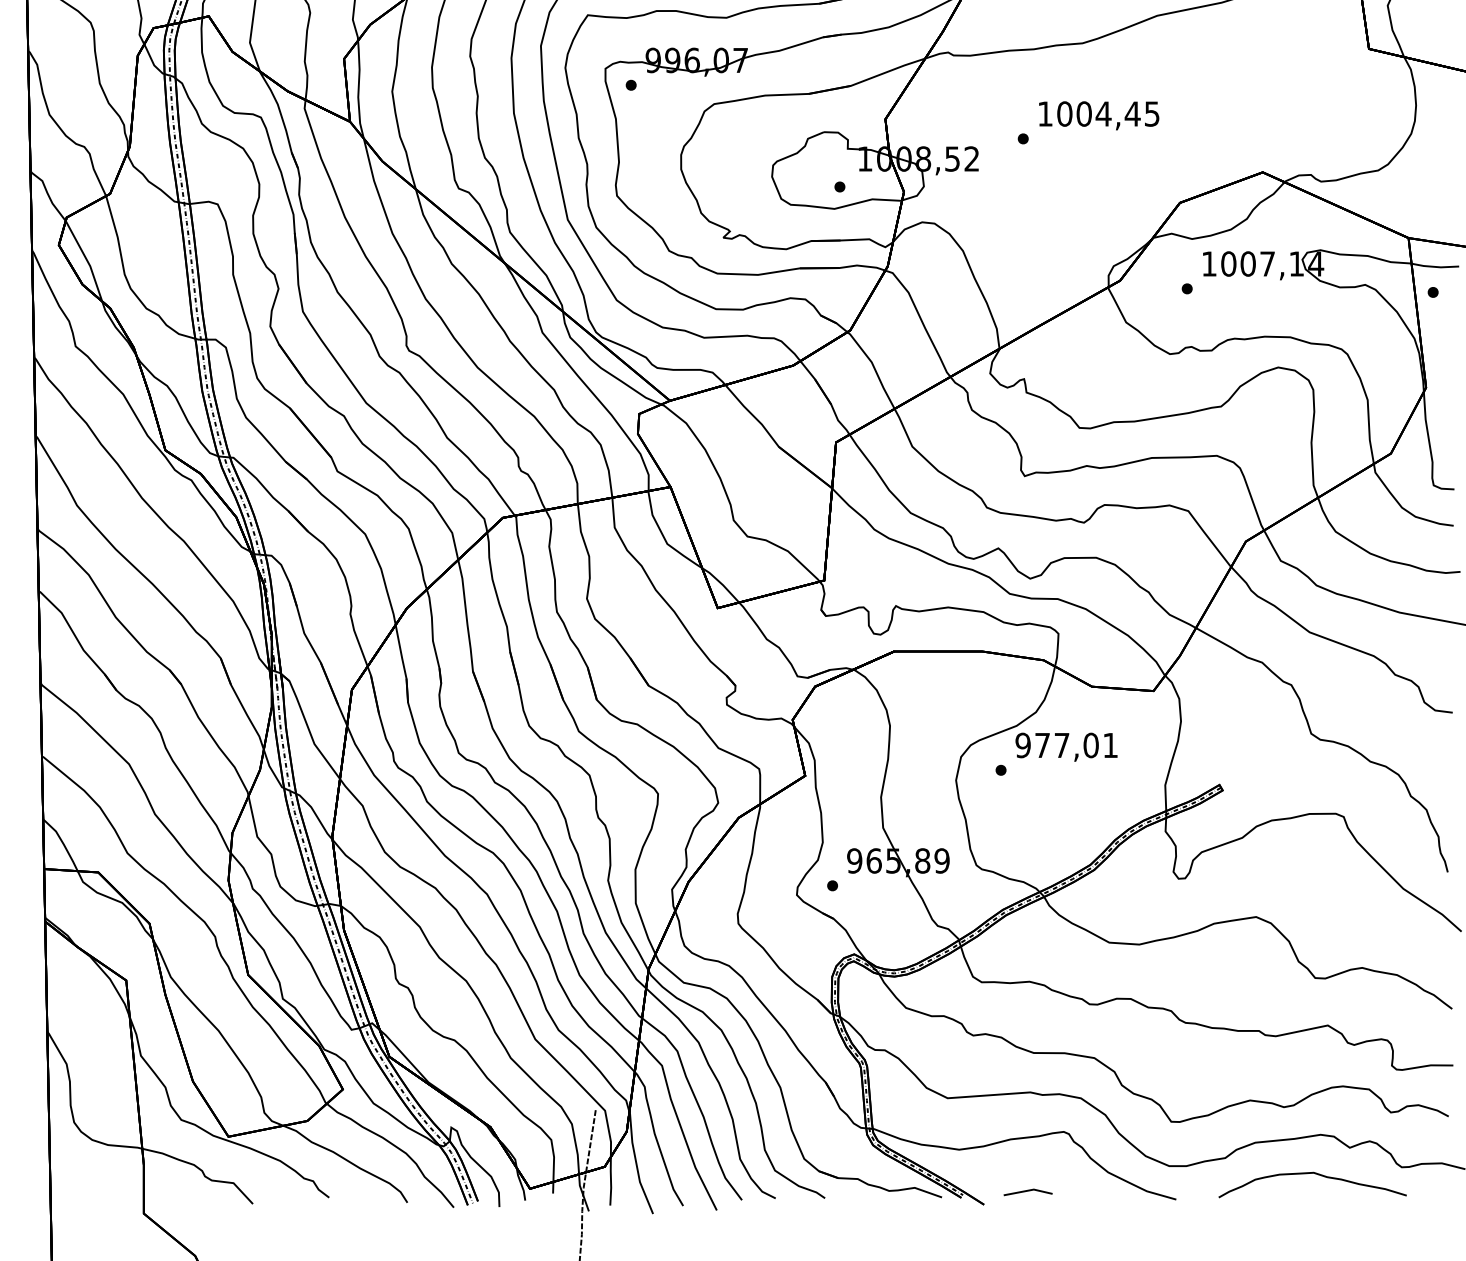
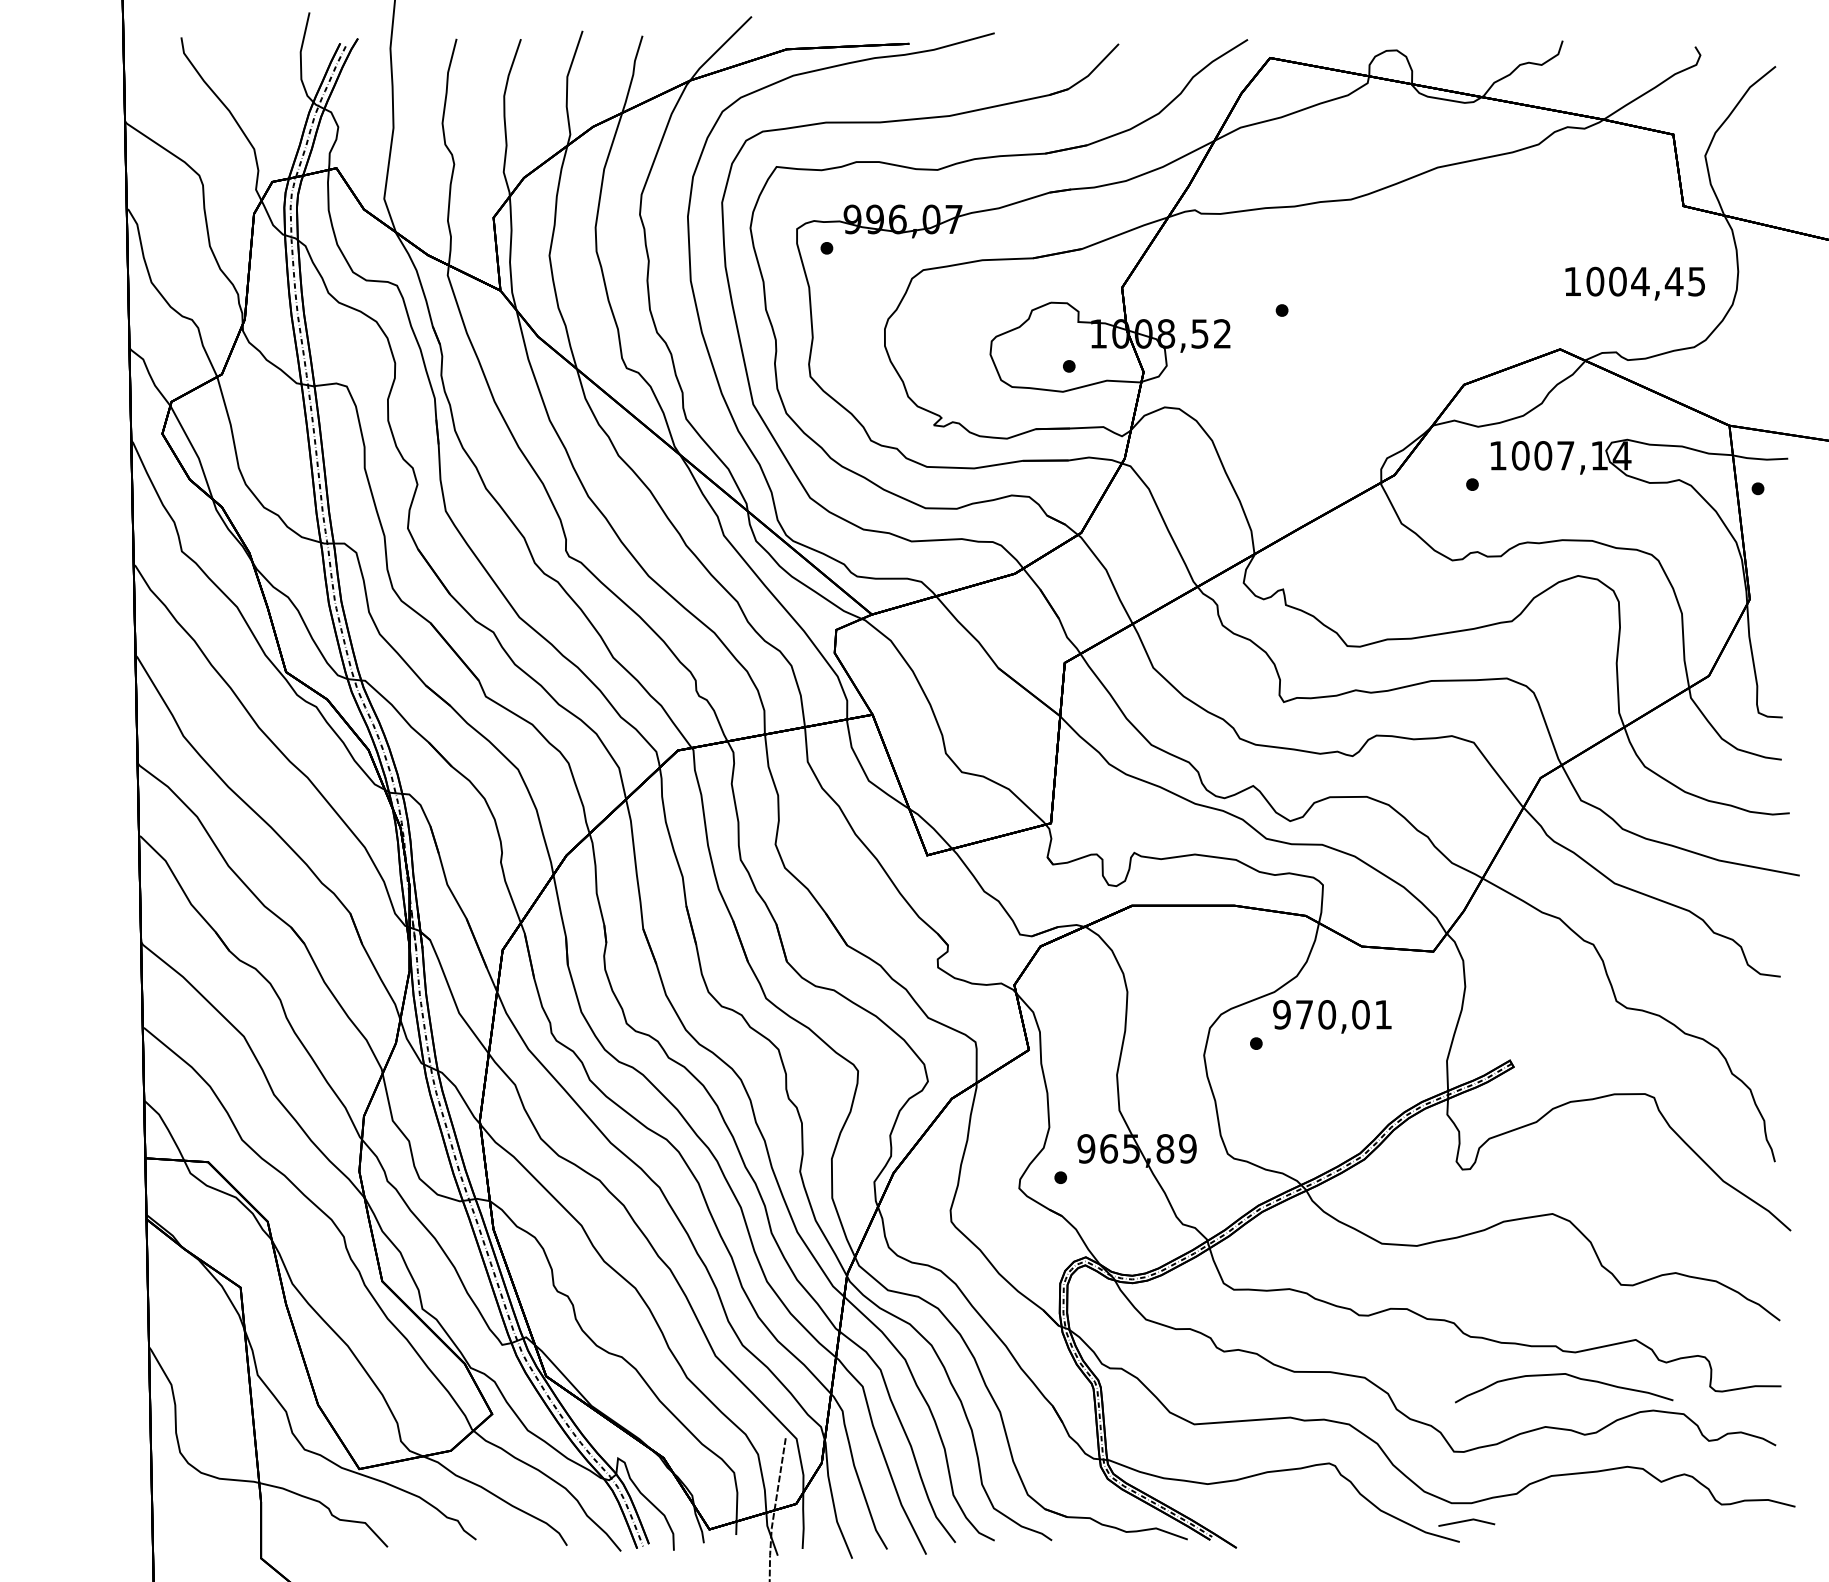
text: (1098, 115) -> (1634, 283), moved
text: (1062, 745) -> (1327, 1014), 977,01 -> 970,01
curve: (1317, 1175) -> (1569, 1376), moved
line: (1027, 1191) -> (1466, 1521), moved

